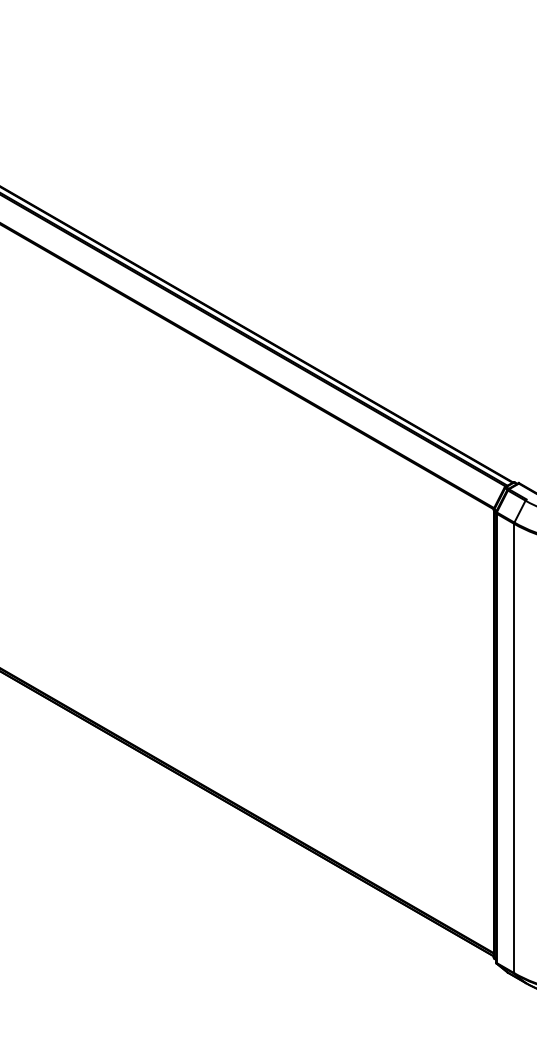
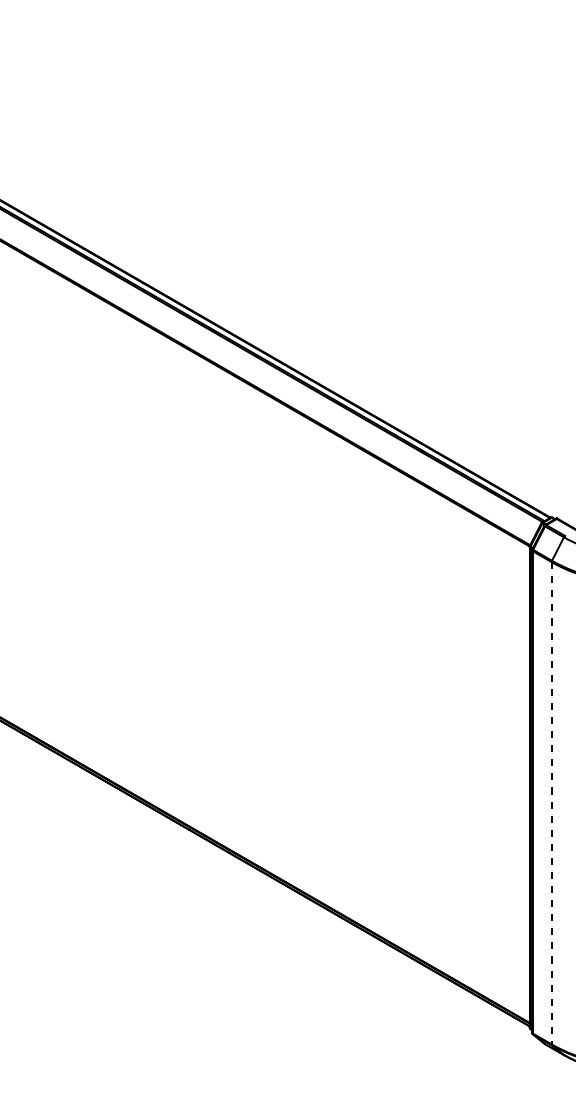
line: (513, 748) -> (551, 803), solid -> dashed

